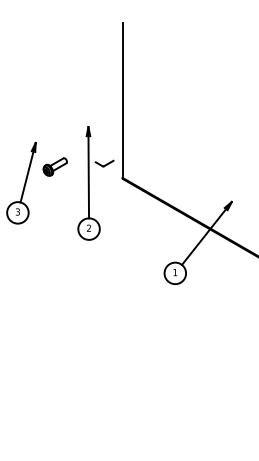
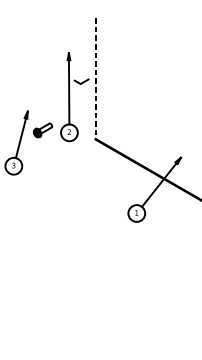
line: (122, 101) -> (95, 79), solid -> dashed
part: (95, 183) -> (74, 97), moved

